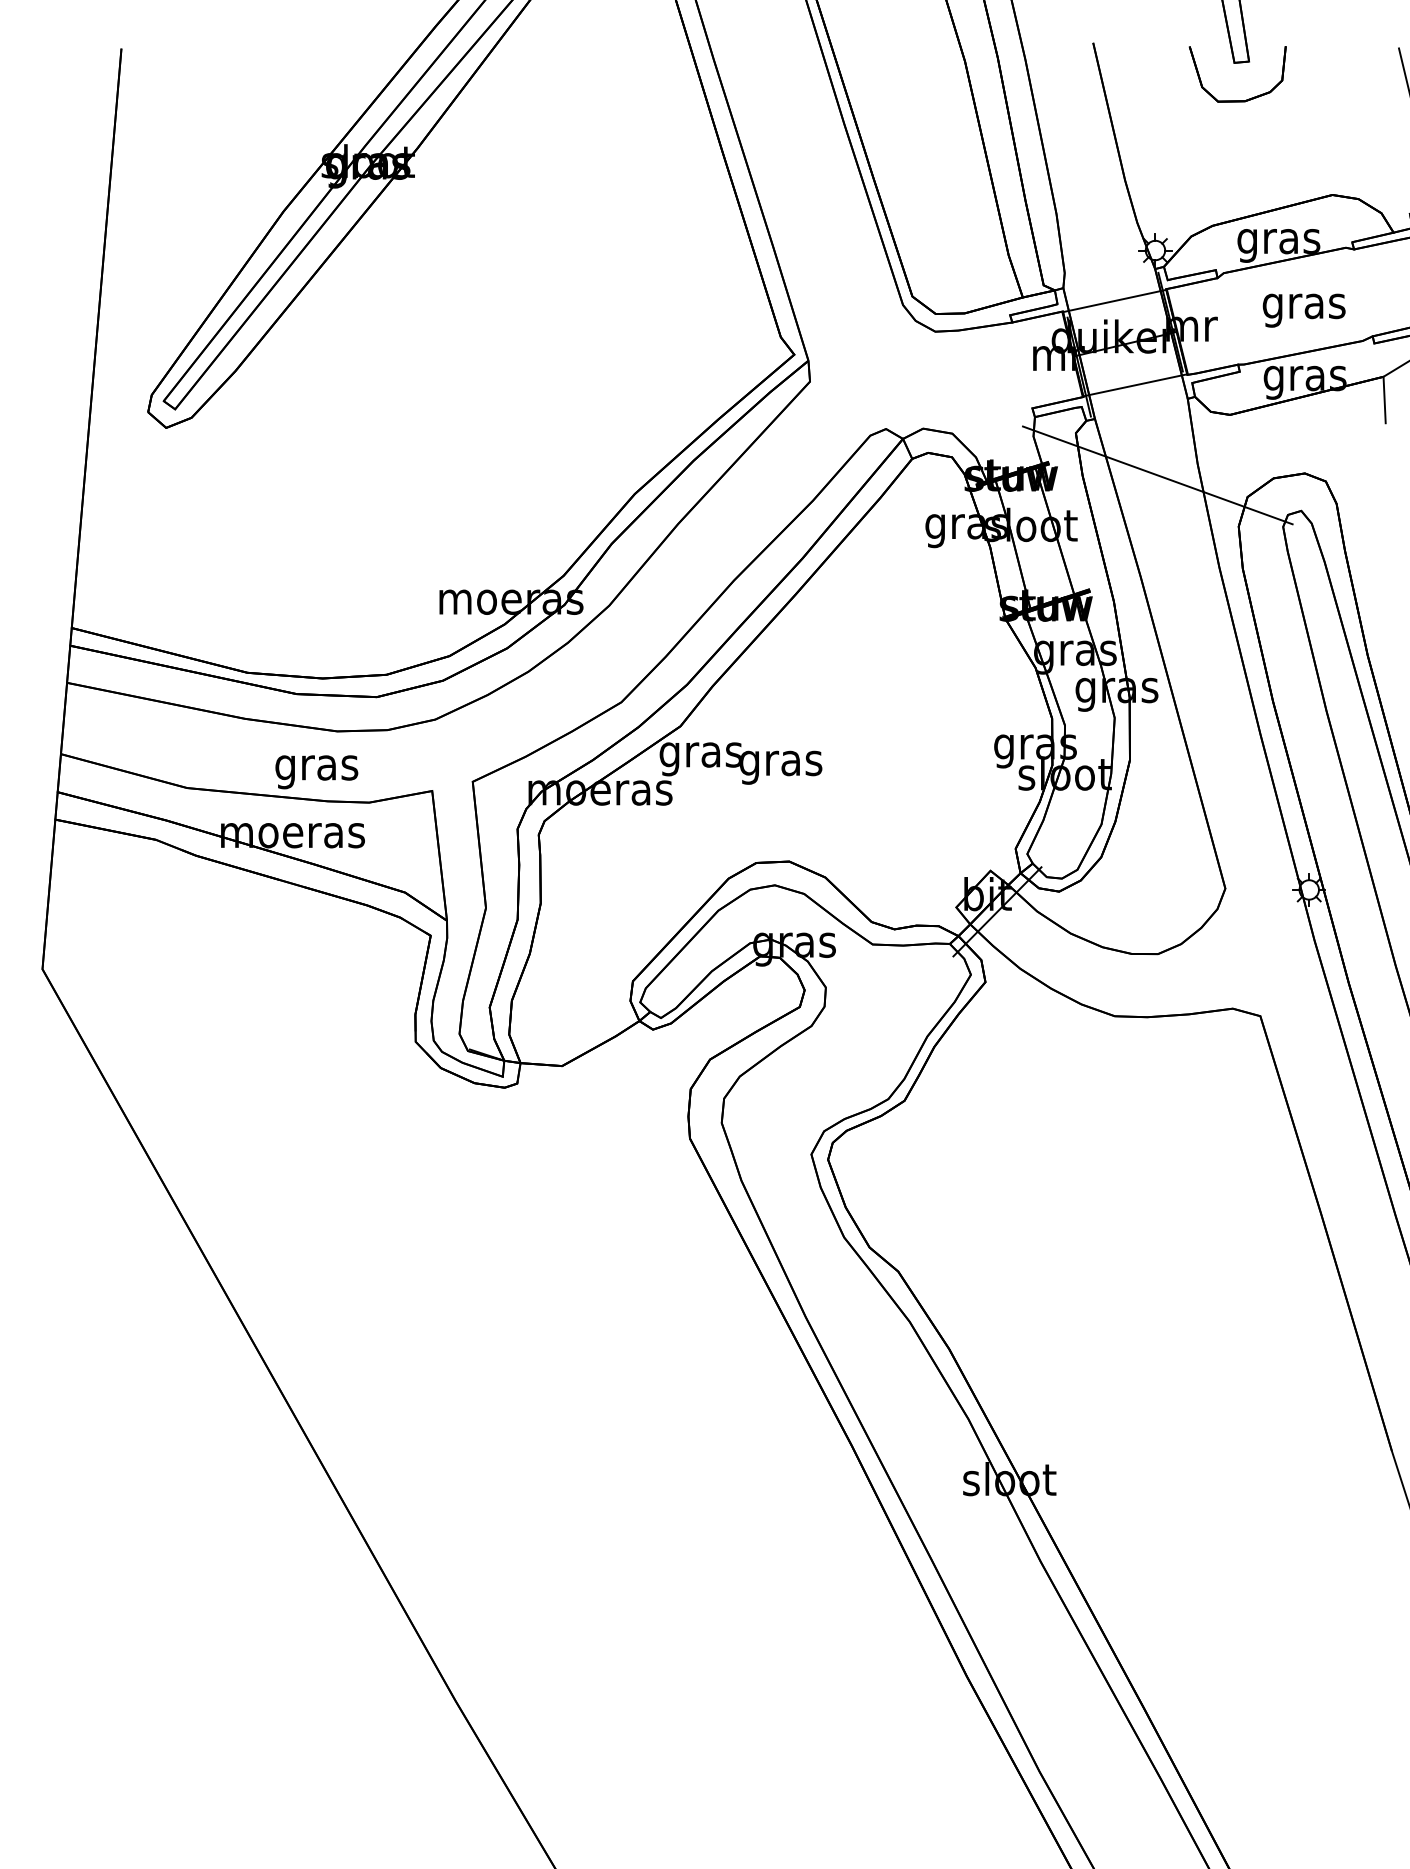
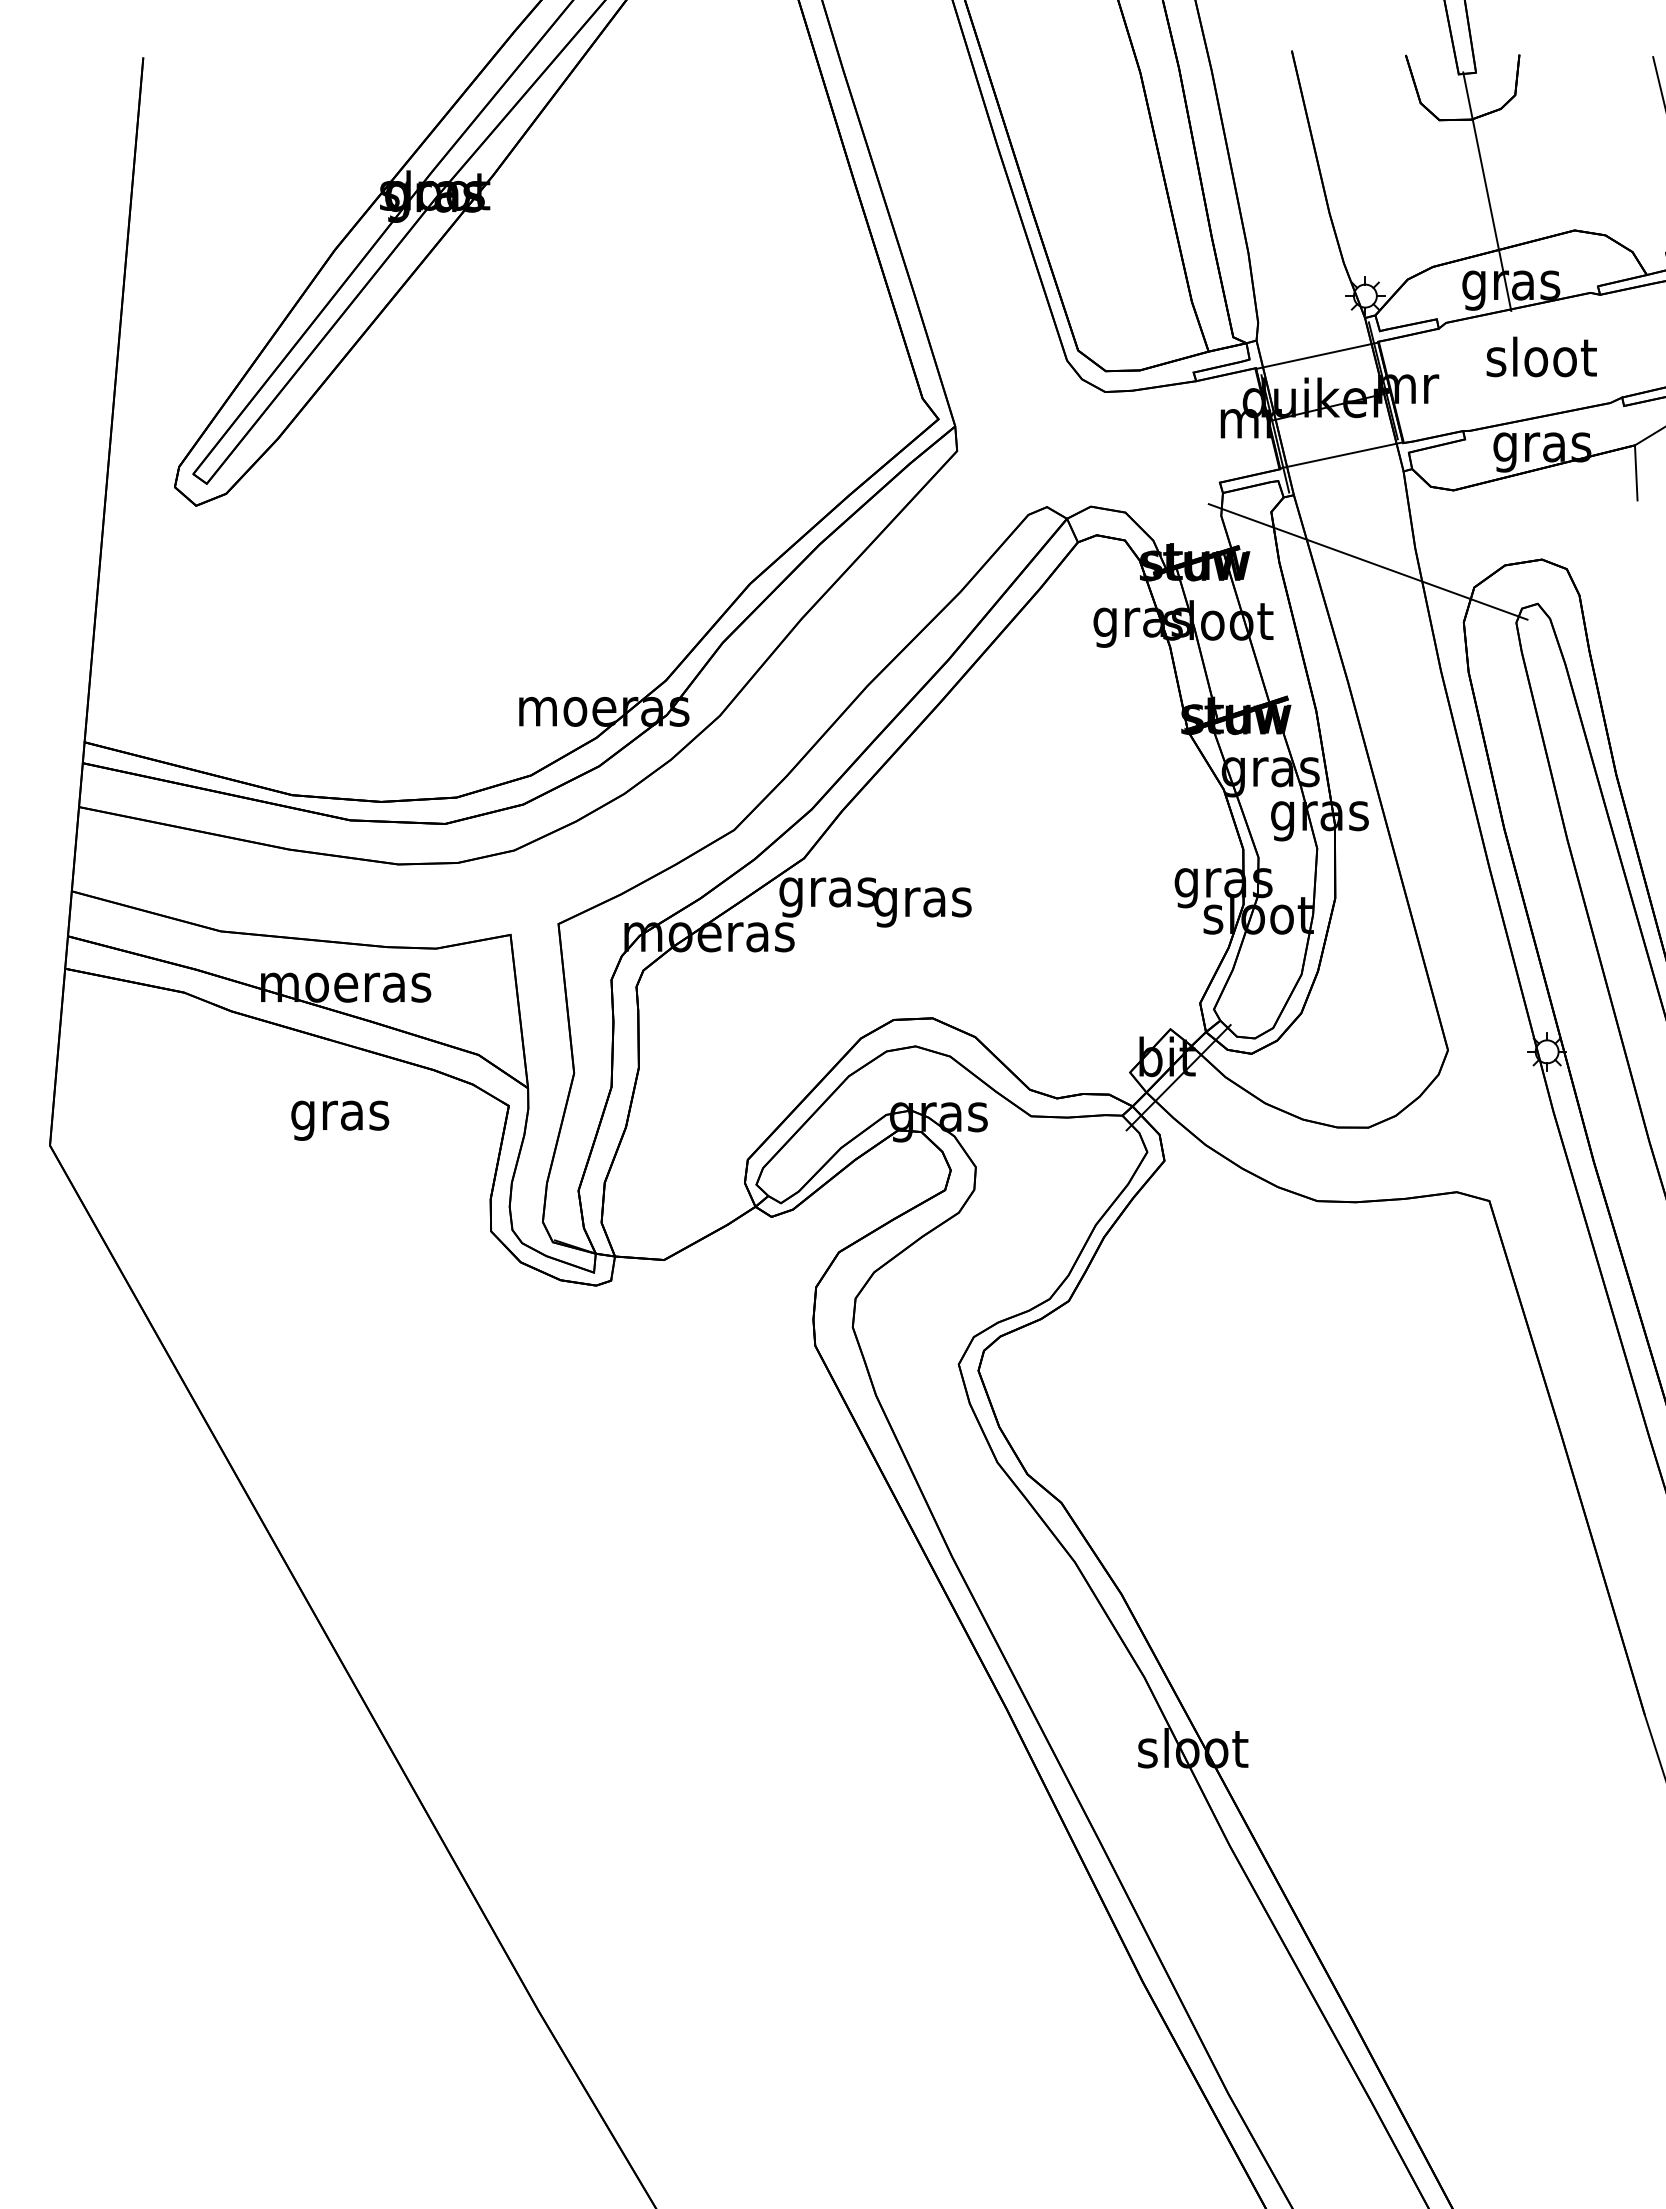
line: (1258, 162) -> (1487, 191), added
text: (1304, 305) -> (1541, 361), gras -> sloot
text: (317, 772) -> (340, 1120), moved

